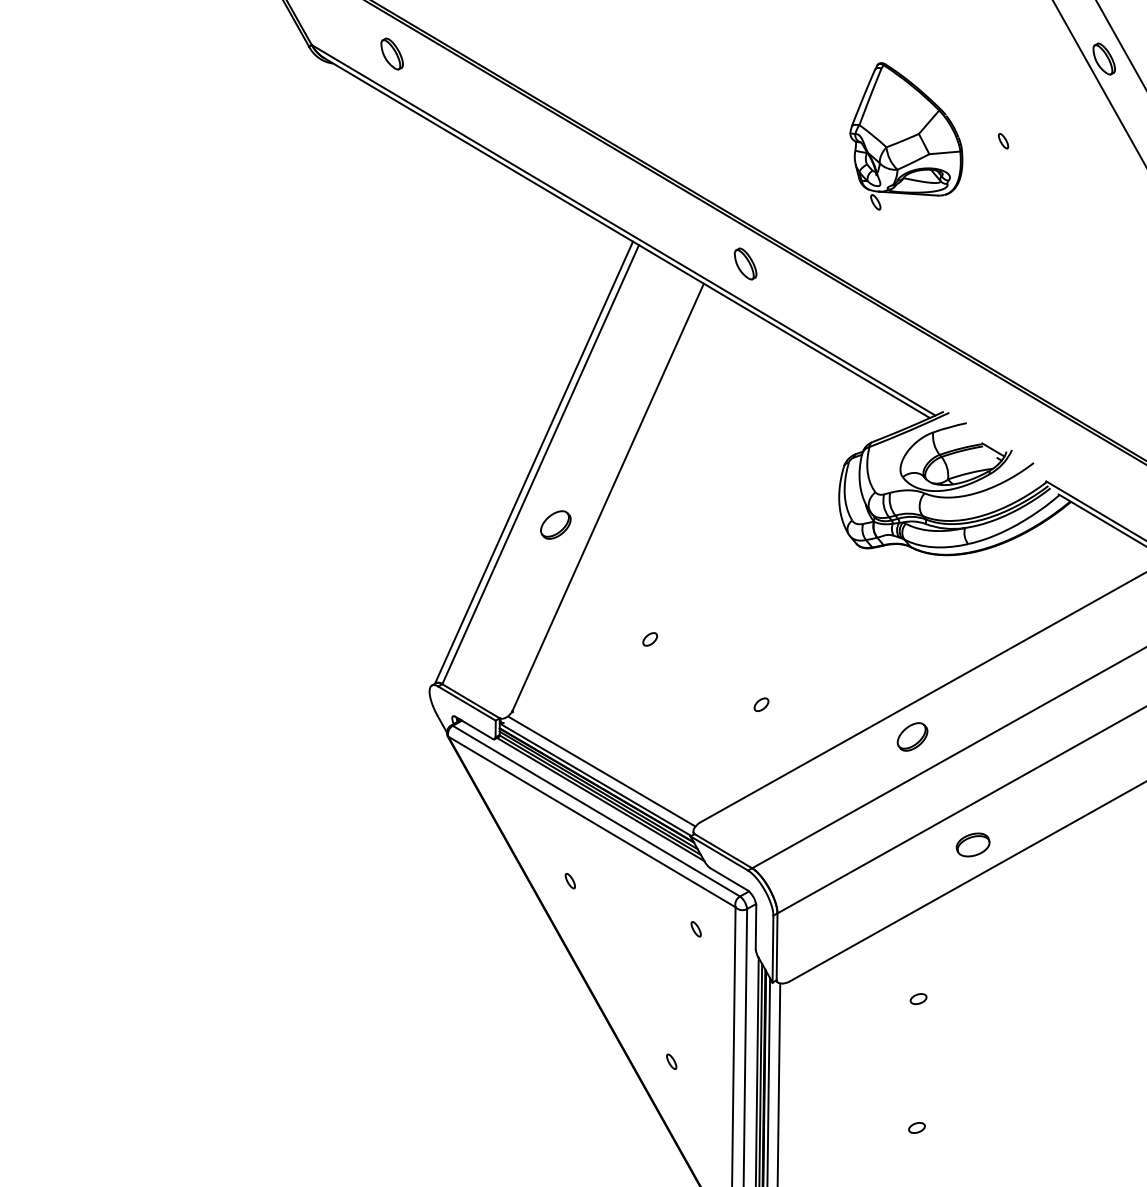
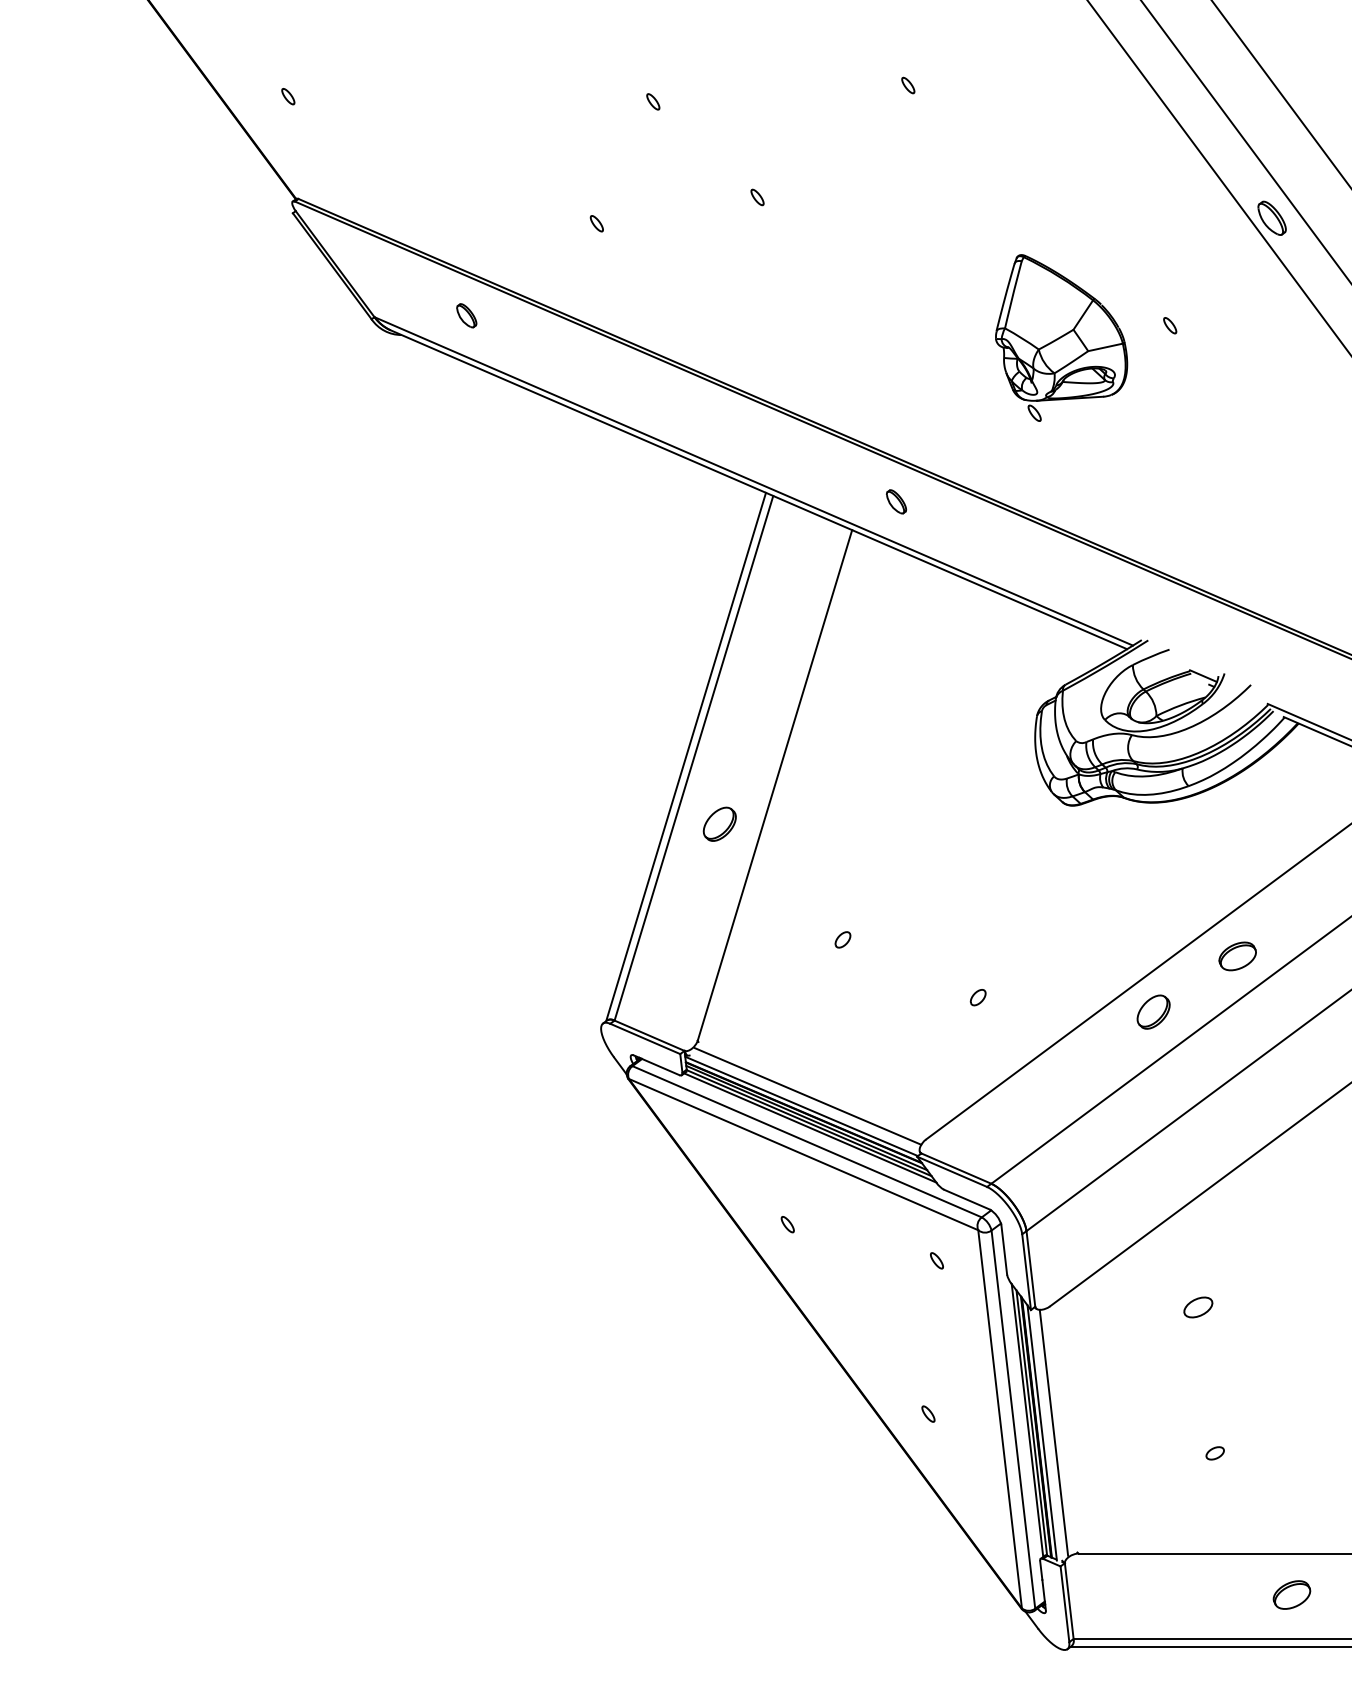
part: (392, 53) -> (466, 315), size x0.7
part: (745, 263) -> (896, 501), size x0.7
part: (972, 845) -> (1237, 956), moved
part: (918, 999) -> (1198, 1307), size x1.6

